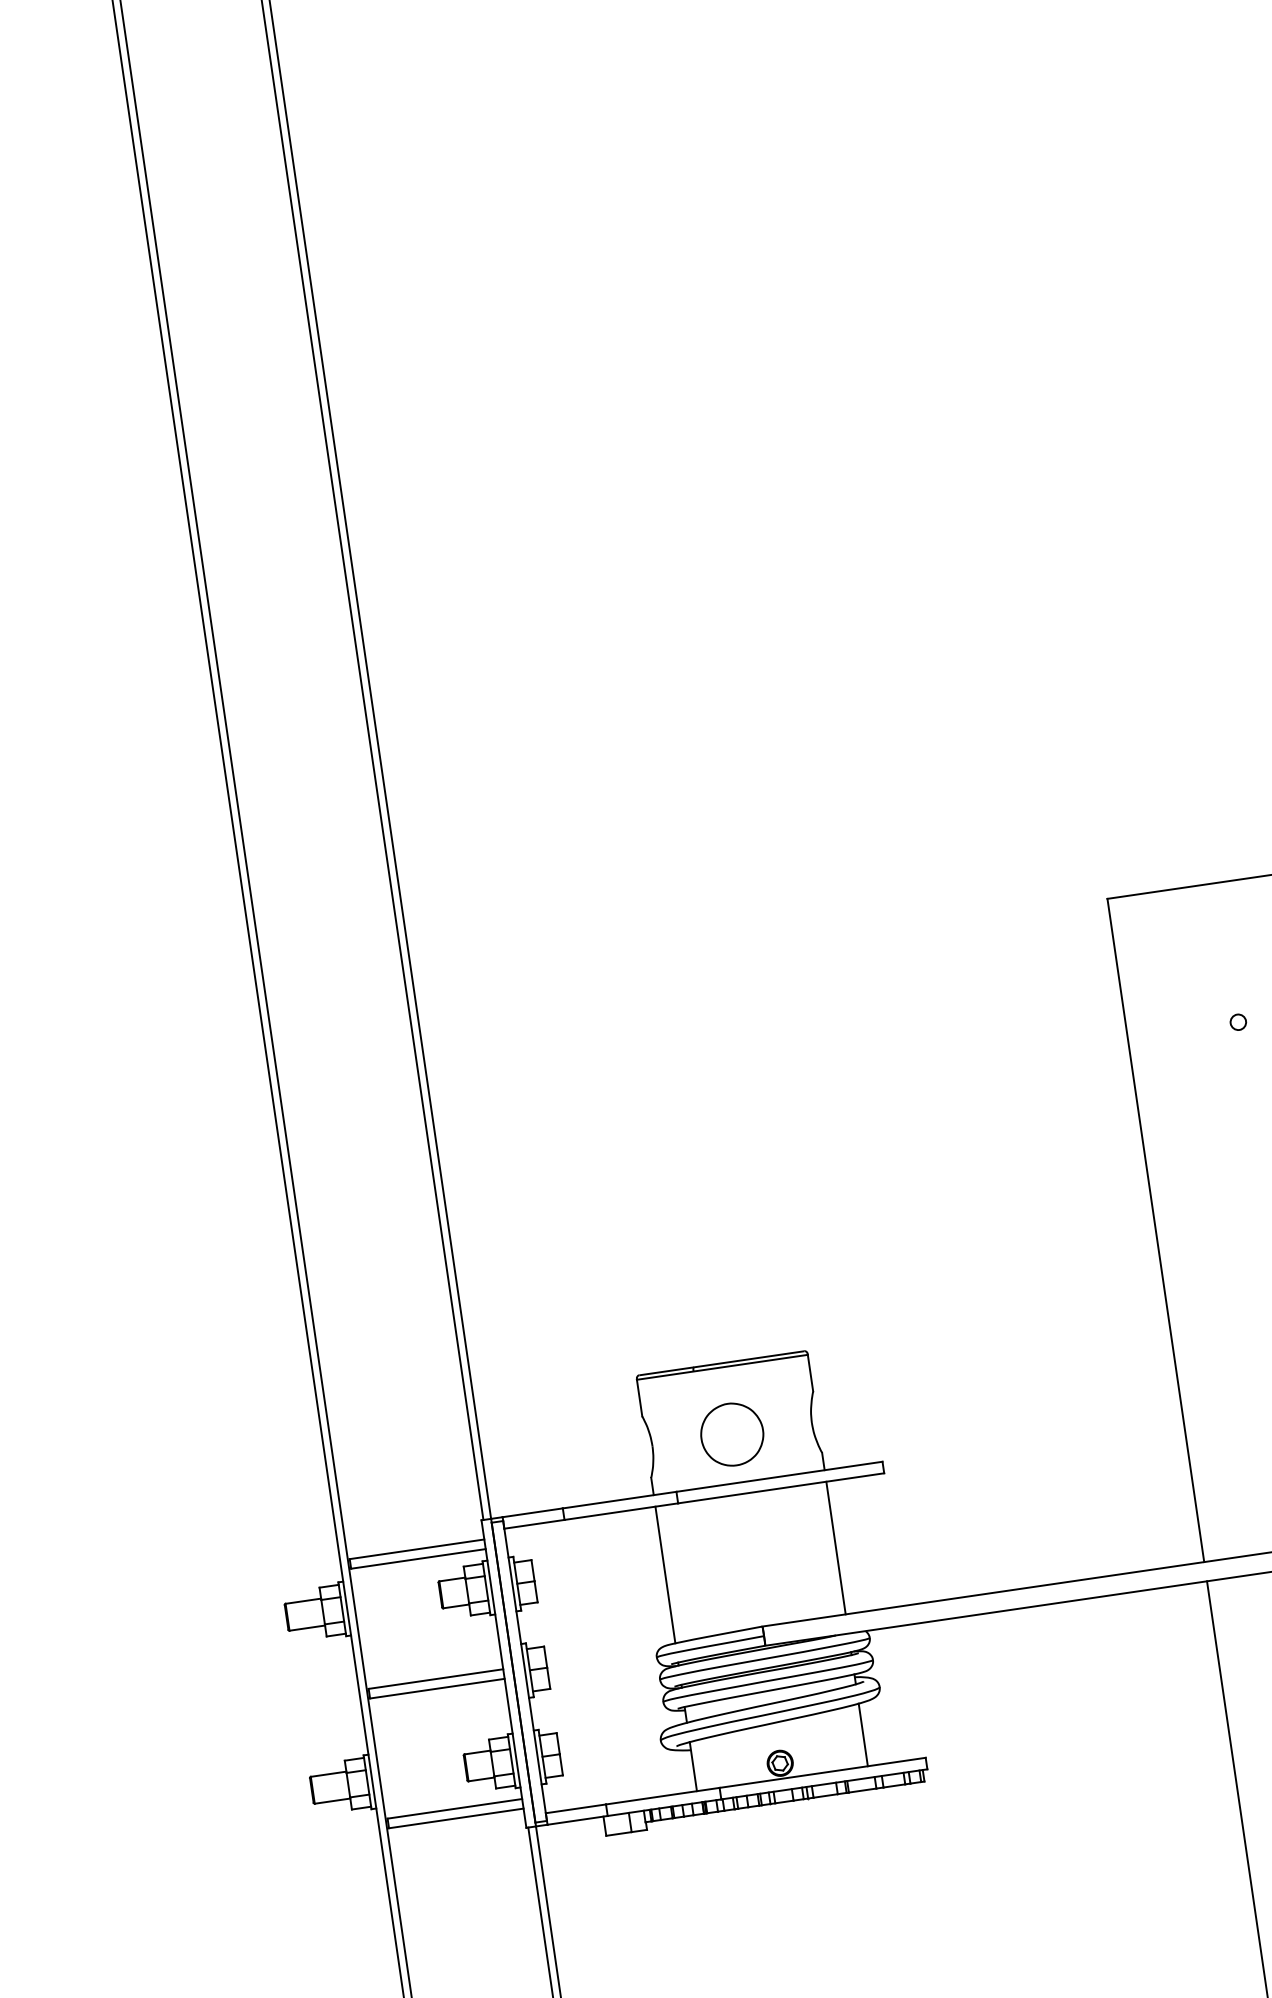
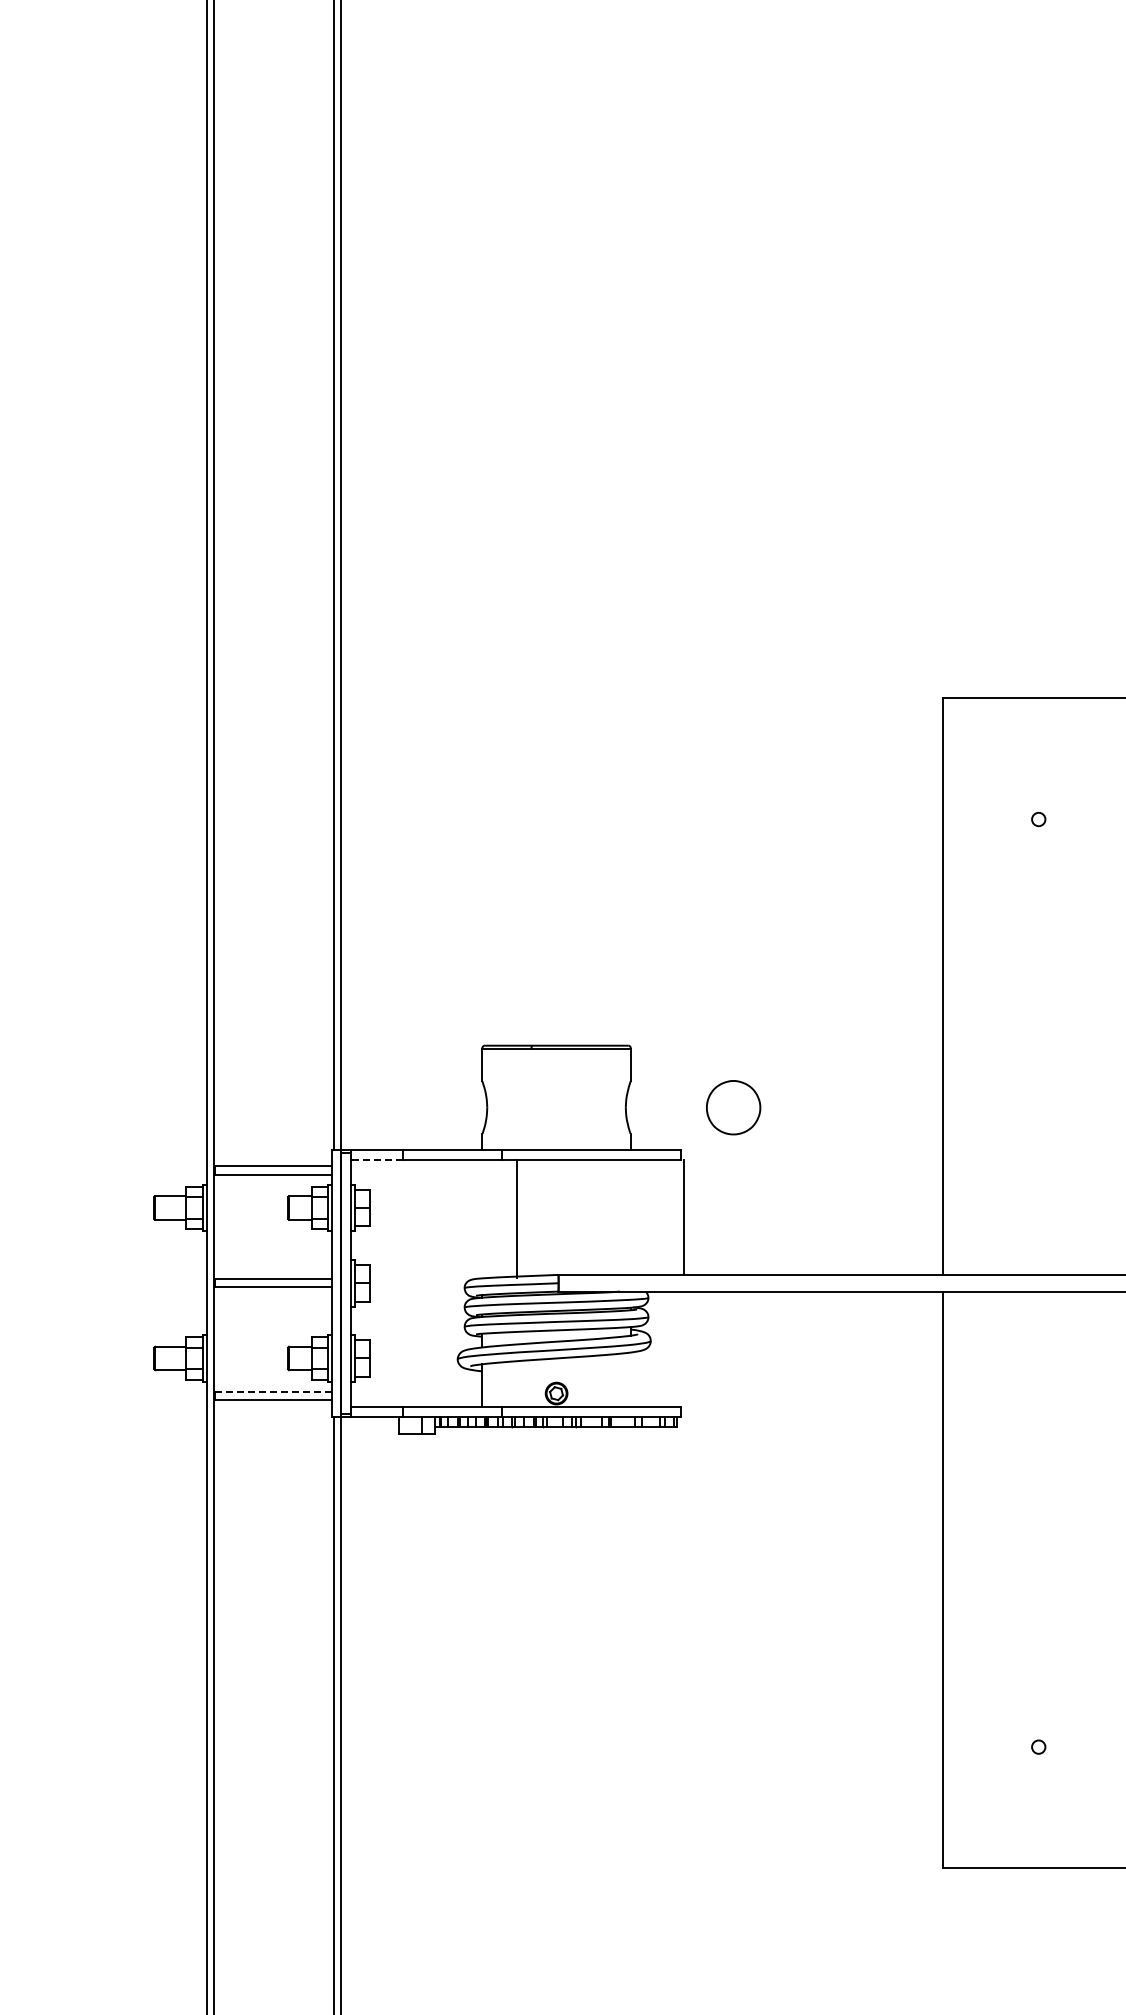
part: (732, 1434) -> (733, 1107), moved
line: (533, 1524) -> (376, 1159), solid -> dashed
line: (835, 1547) -> (683, 1216), moved
line: (665, 1574) -> (517, 1218), moved
line: (862, 1734) -> (630, 1379), removed
line: (454, 1808) -> (273, 1391), solid -> dashed

